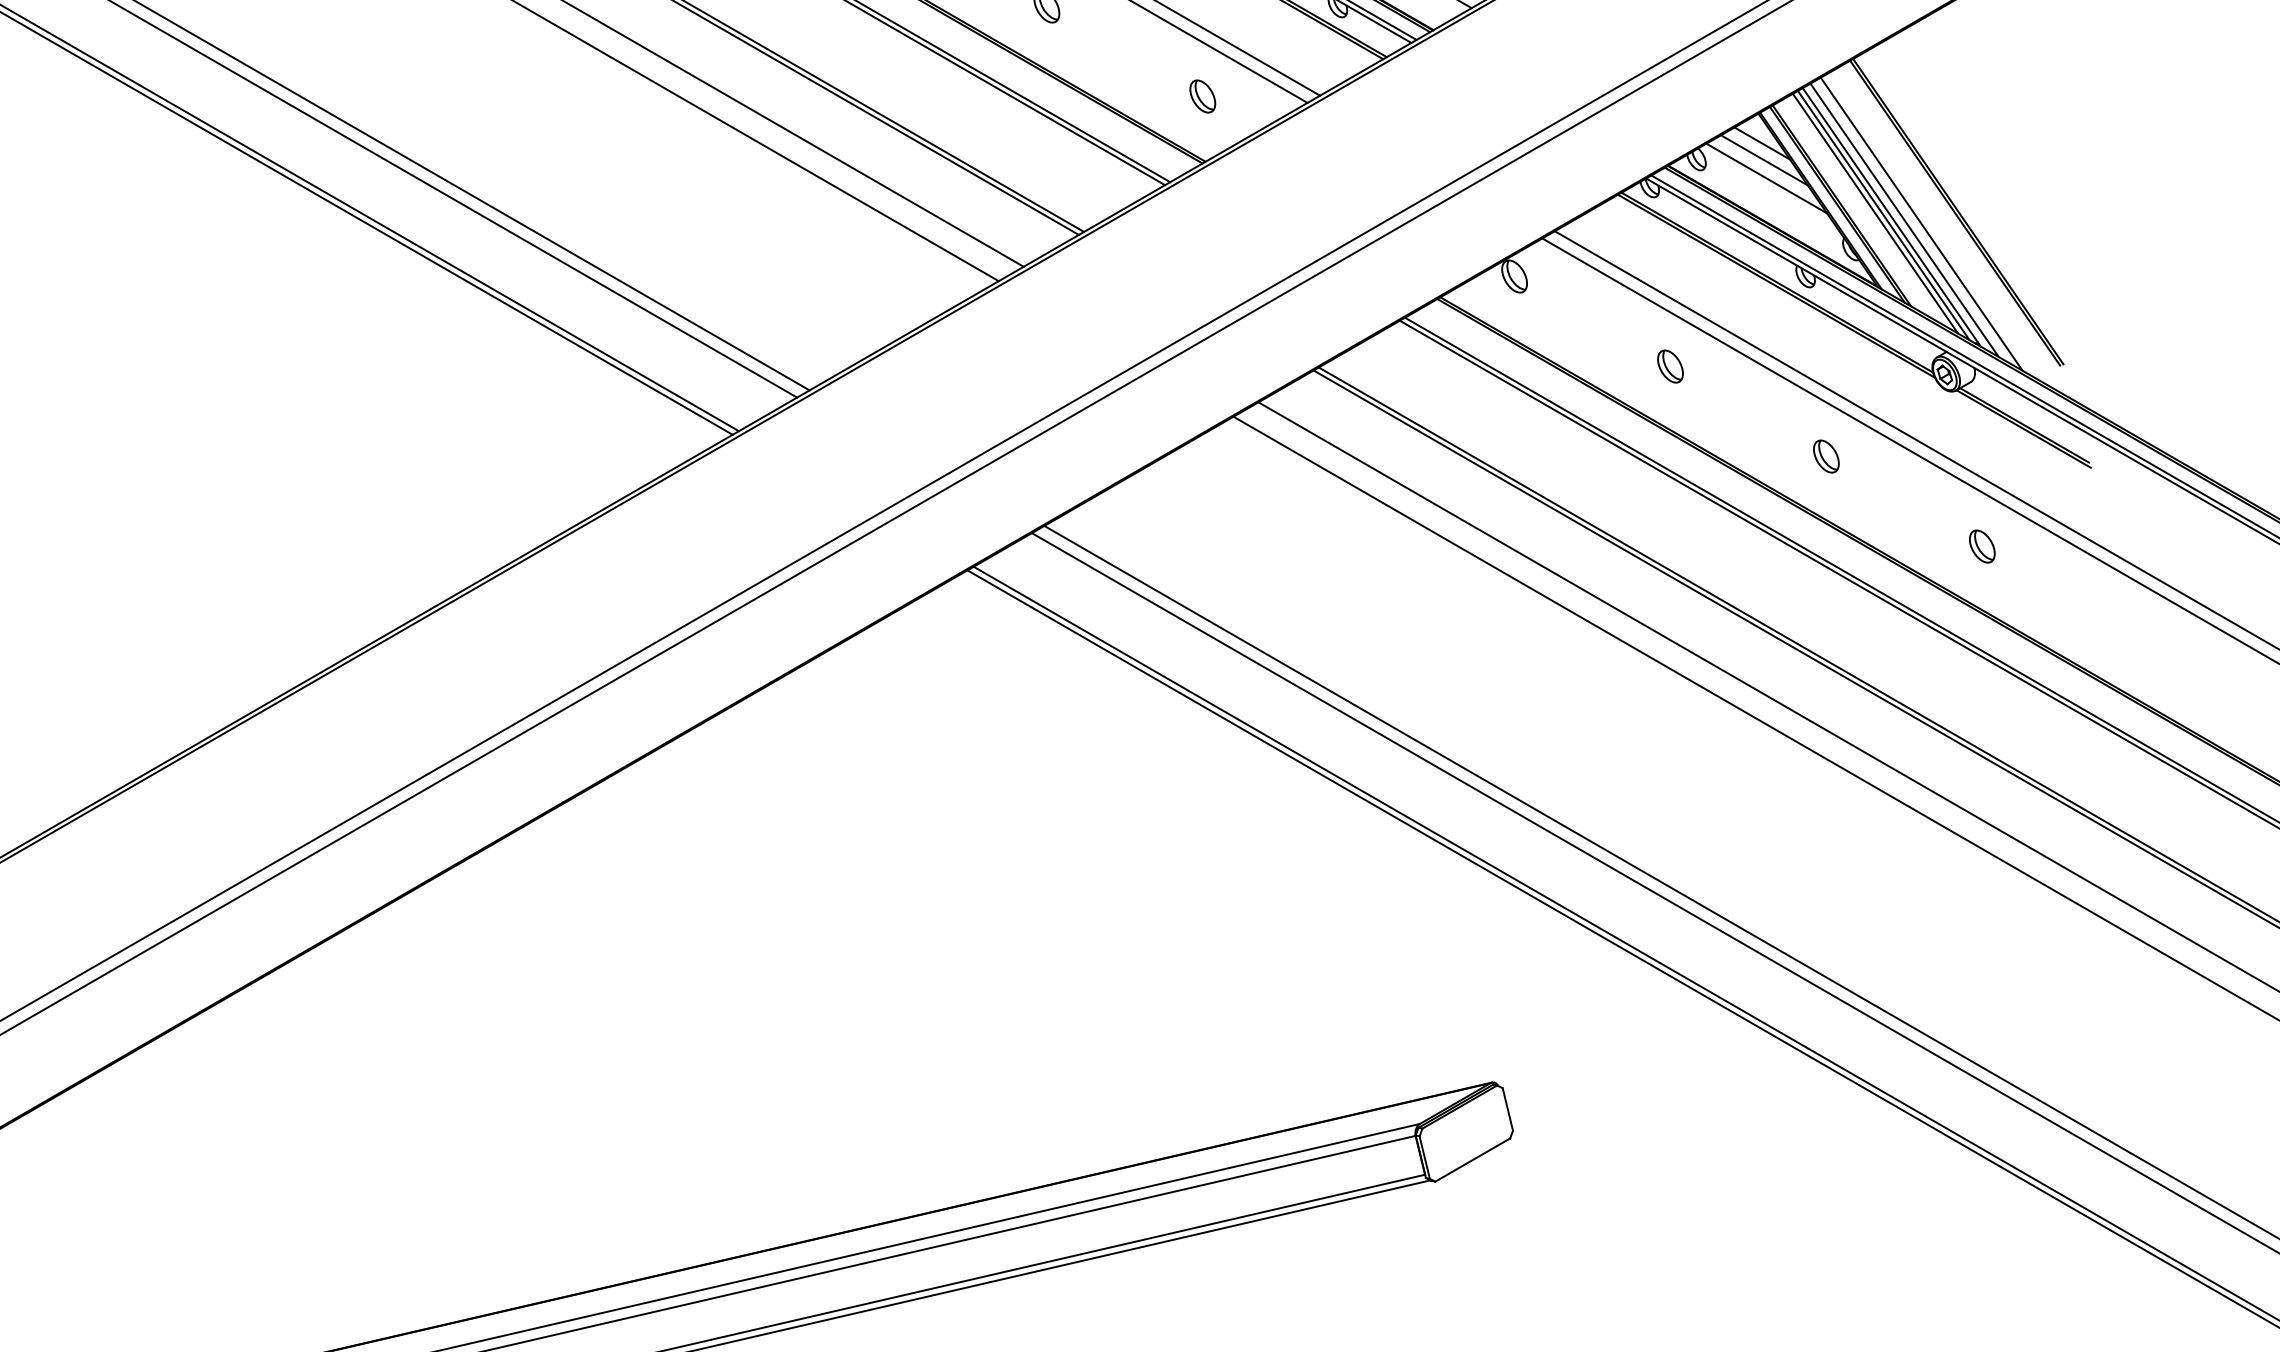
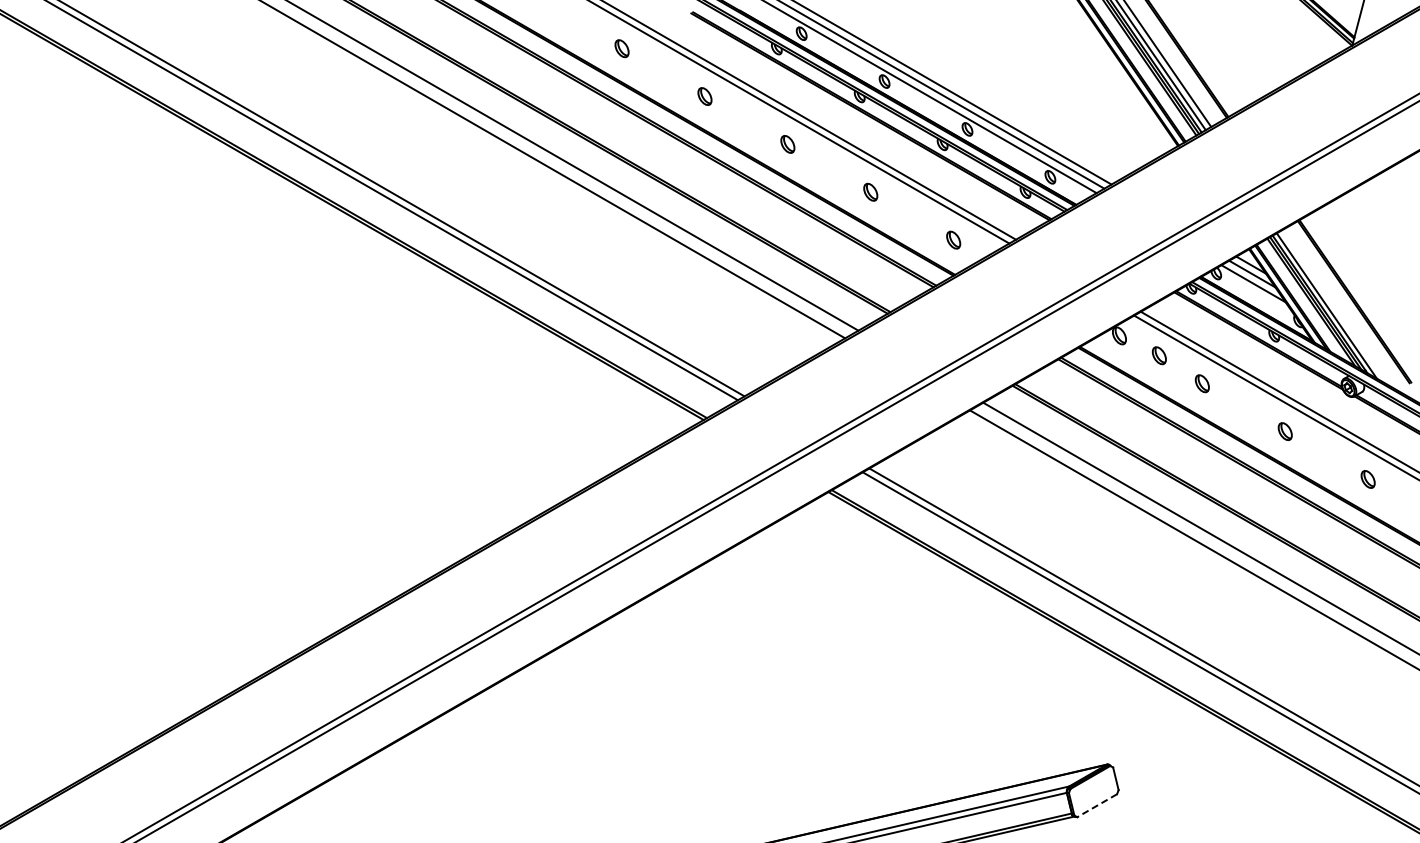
line: (1920, 223) -> (1335, 307), removed
part: (1587, 313) -> (1158, 355), added
line: (1473, 1159) -> (1097, 805), solid -> dashed

